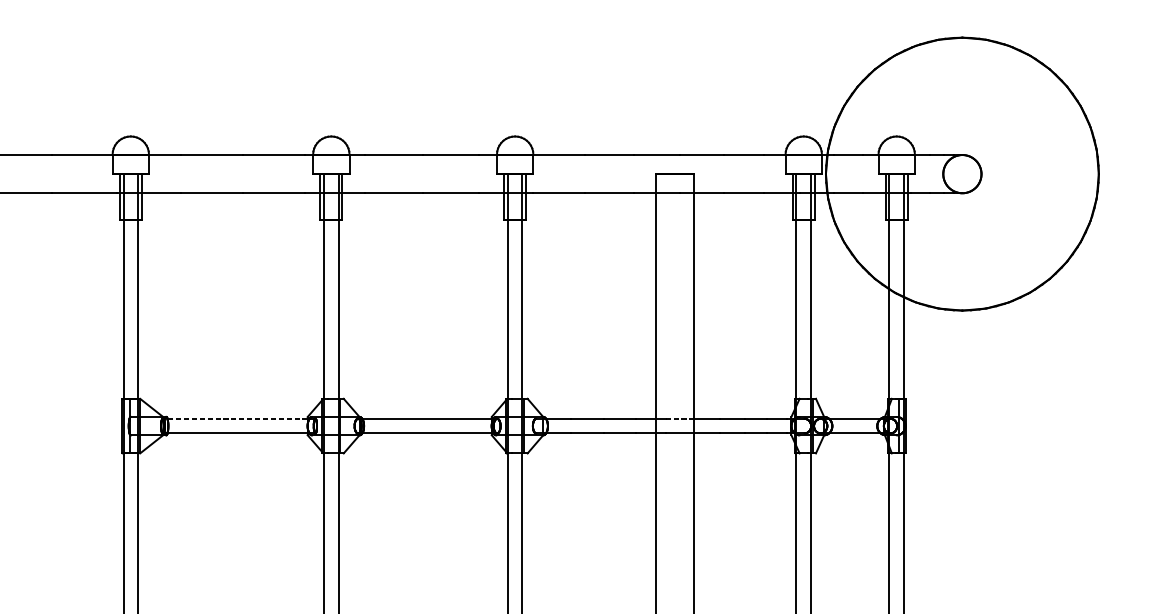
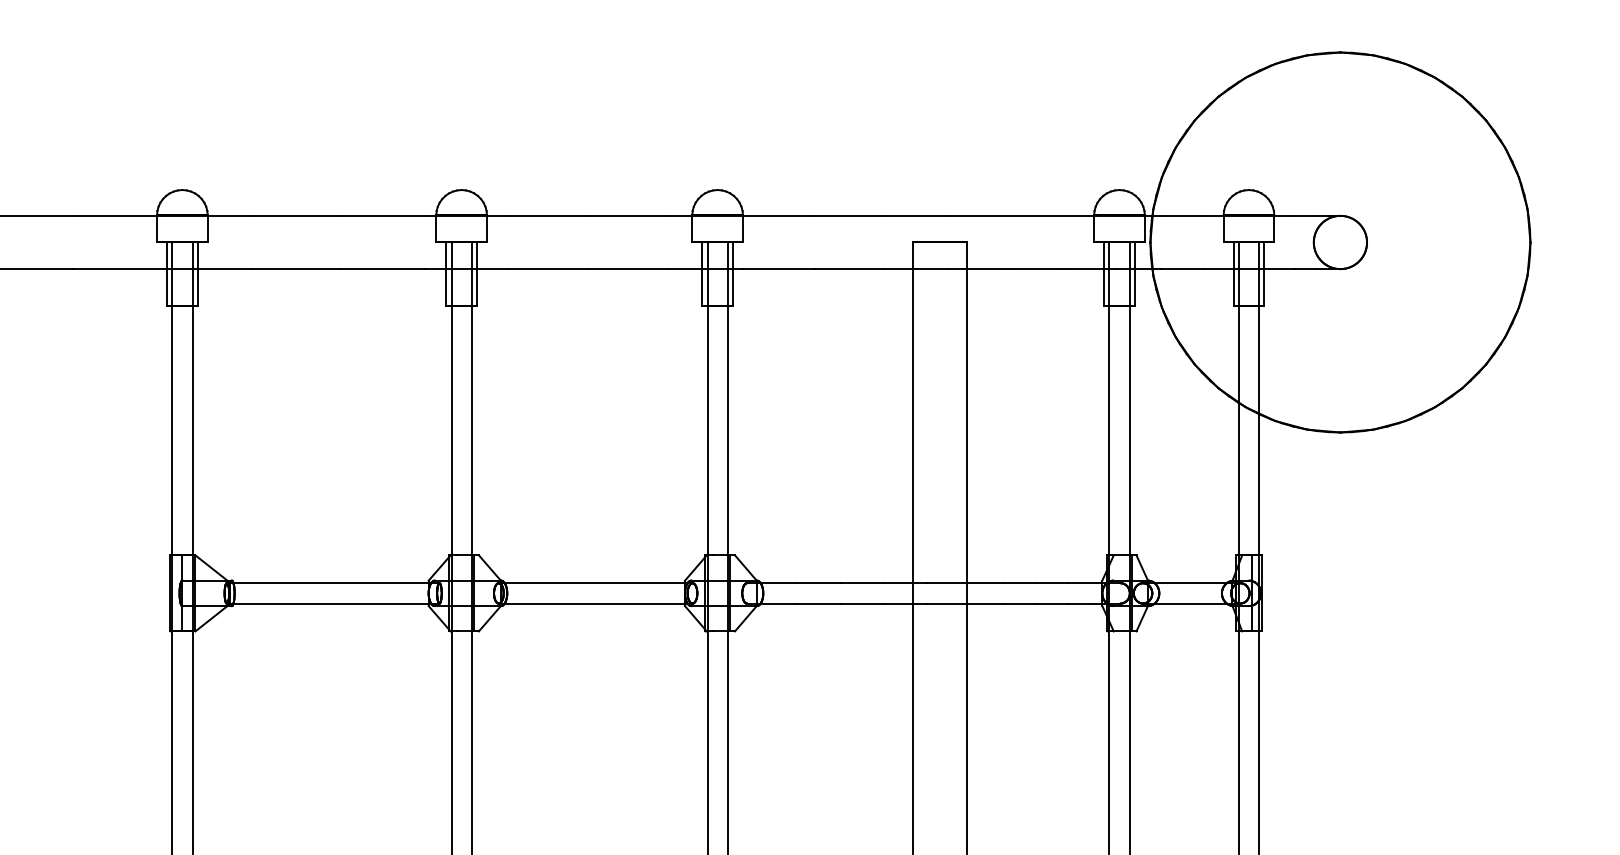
line: (238, 419) -> (332, 583), dashed -> solid
line: (679, 419) -> (946, 583), dashed -> solid

